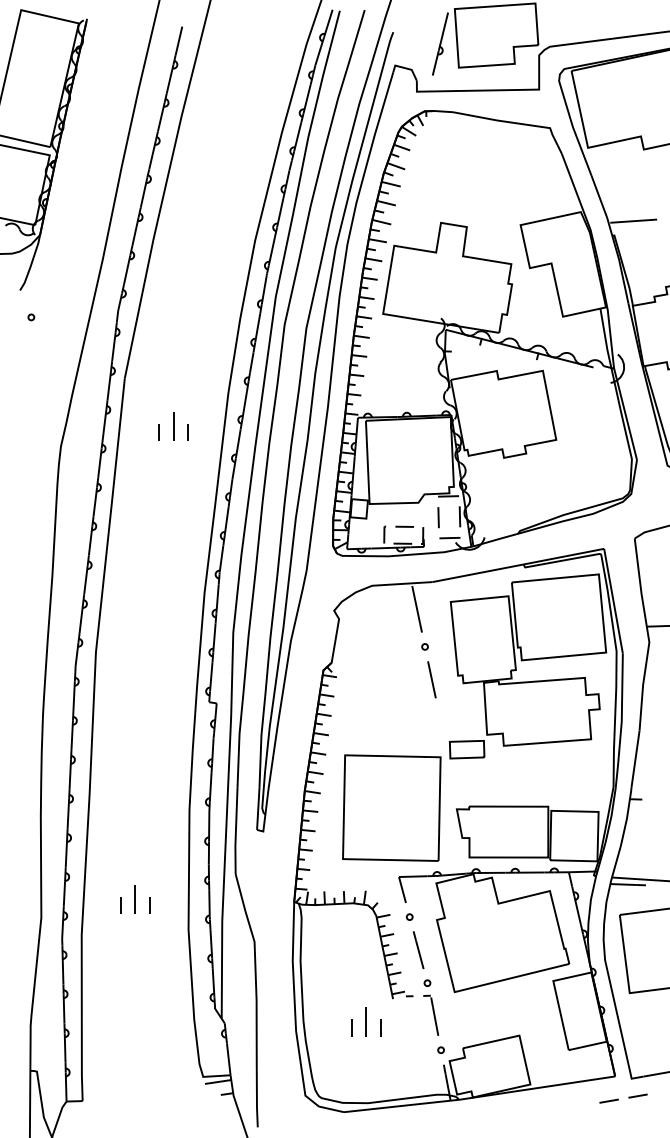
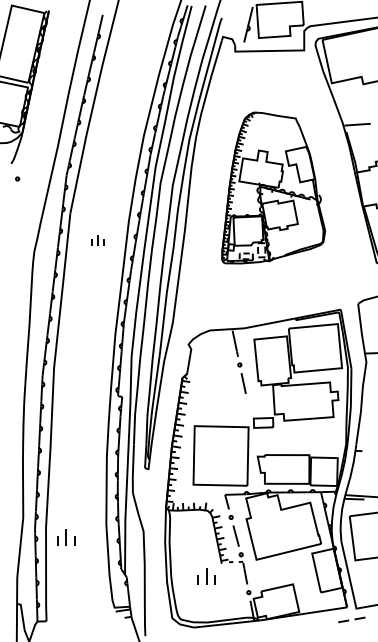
part: (484, 332) -> (273, 187), size x0.6
part: (172, 426) -> (97, 240), size x0.7
part: (135, 899) -> (66, 537), moved

